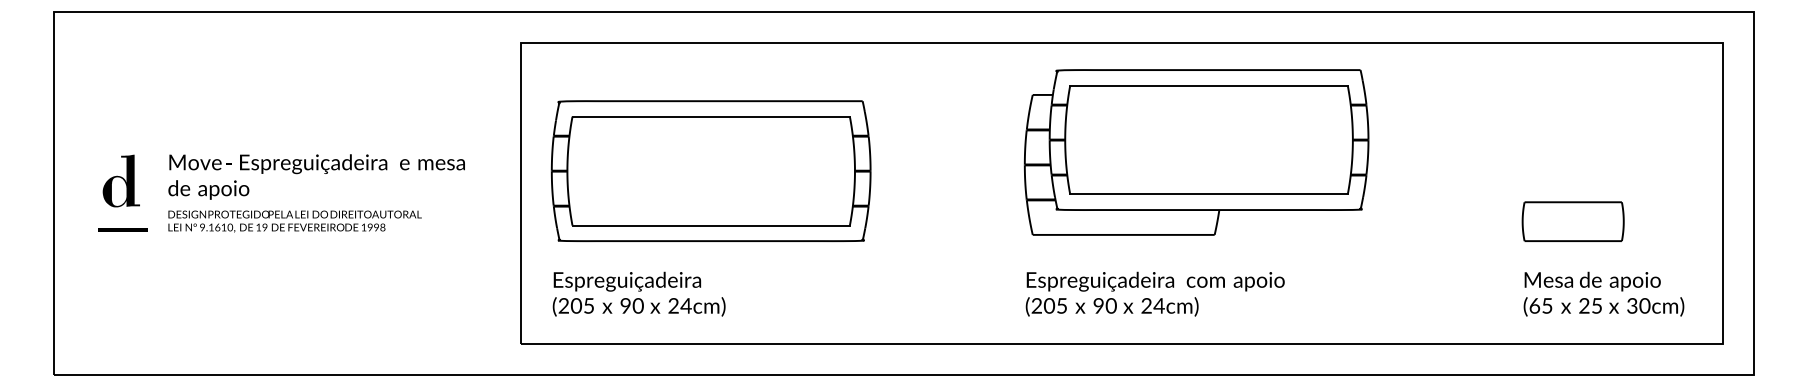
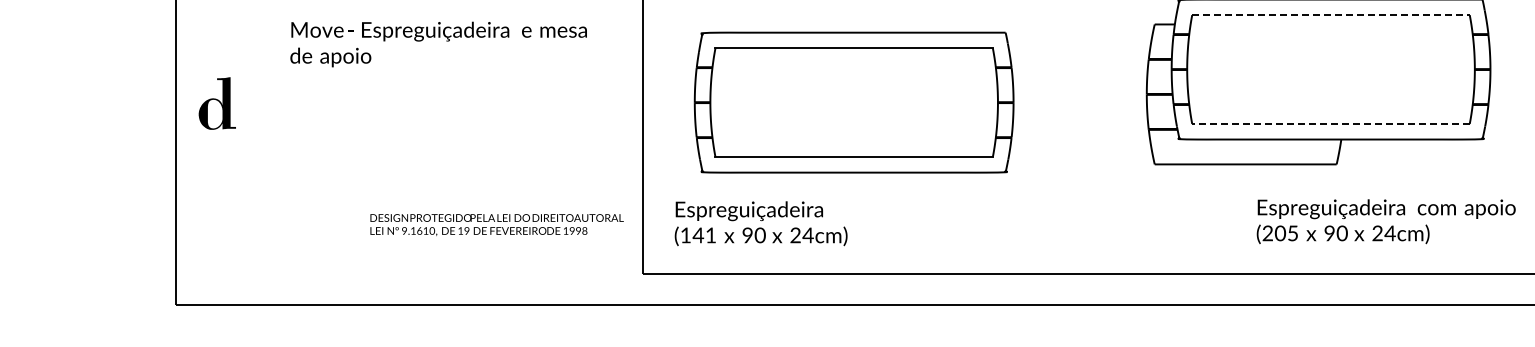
line: (1209, 85) -> (1331, 14), solid -> dashed
part: (710, 171) -> (853, 102), moved
text: (316, 176) -> (438, 43), moved
part: (120, 180) -> (216, 102), moved
line: (1209, 194) -> (1331, 123), solid -> dashed
text: (294, 221) -> (496, 224), moved
fill: (122, 230) -> (244, 159), removed
text: (1154, 293) -> (1385, 220), moved
text: (575, 305) -> (697, 234), (205 -> (141

